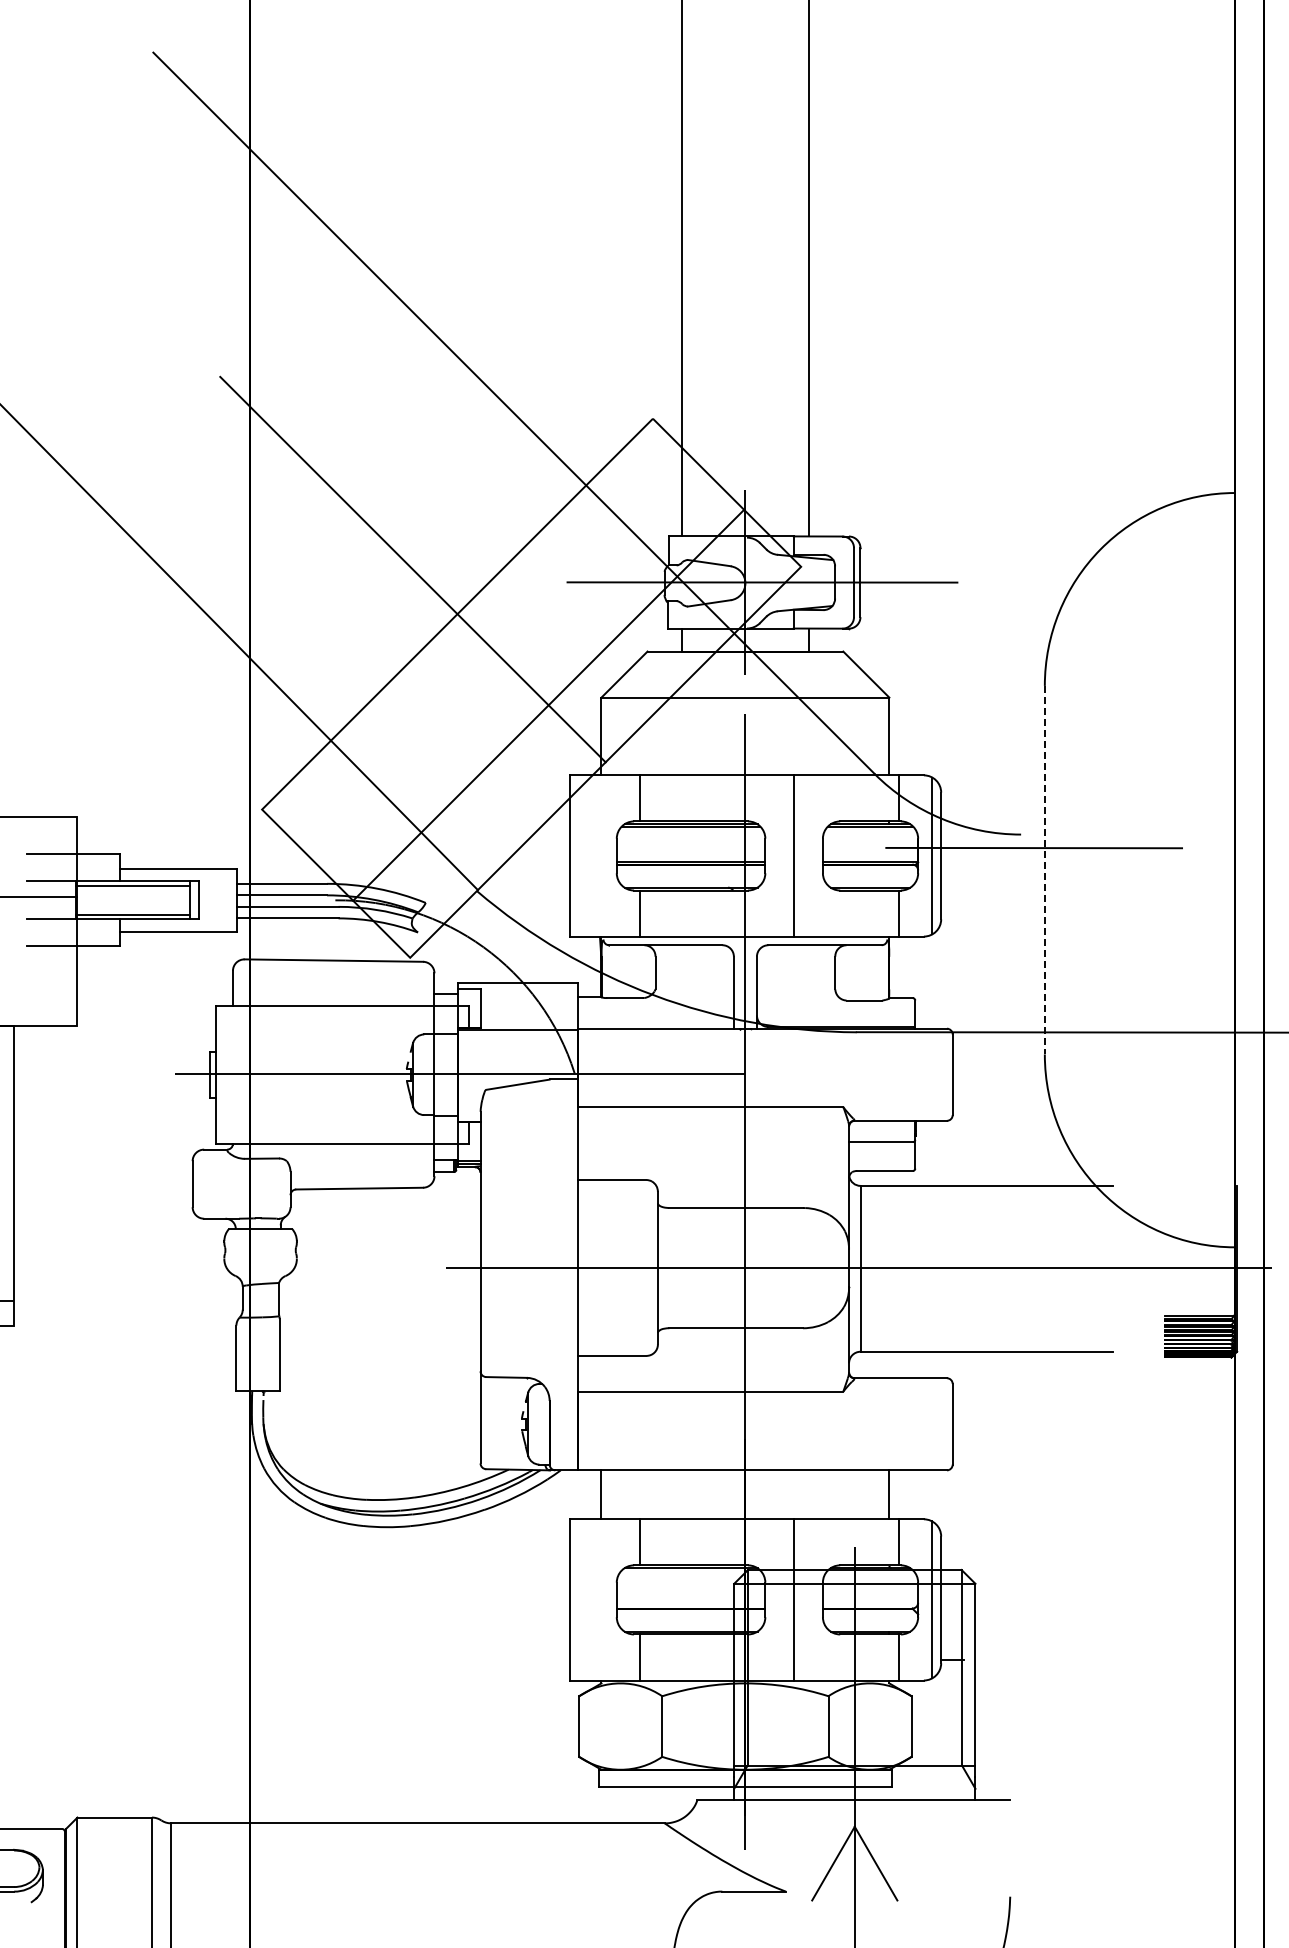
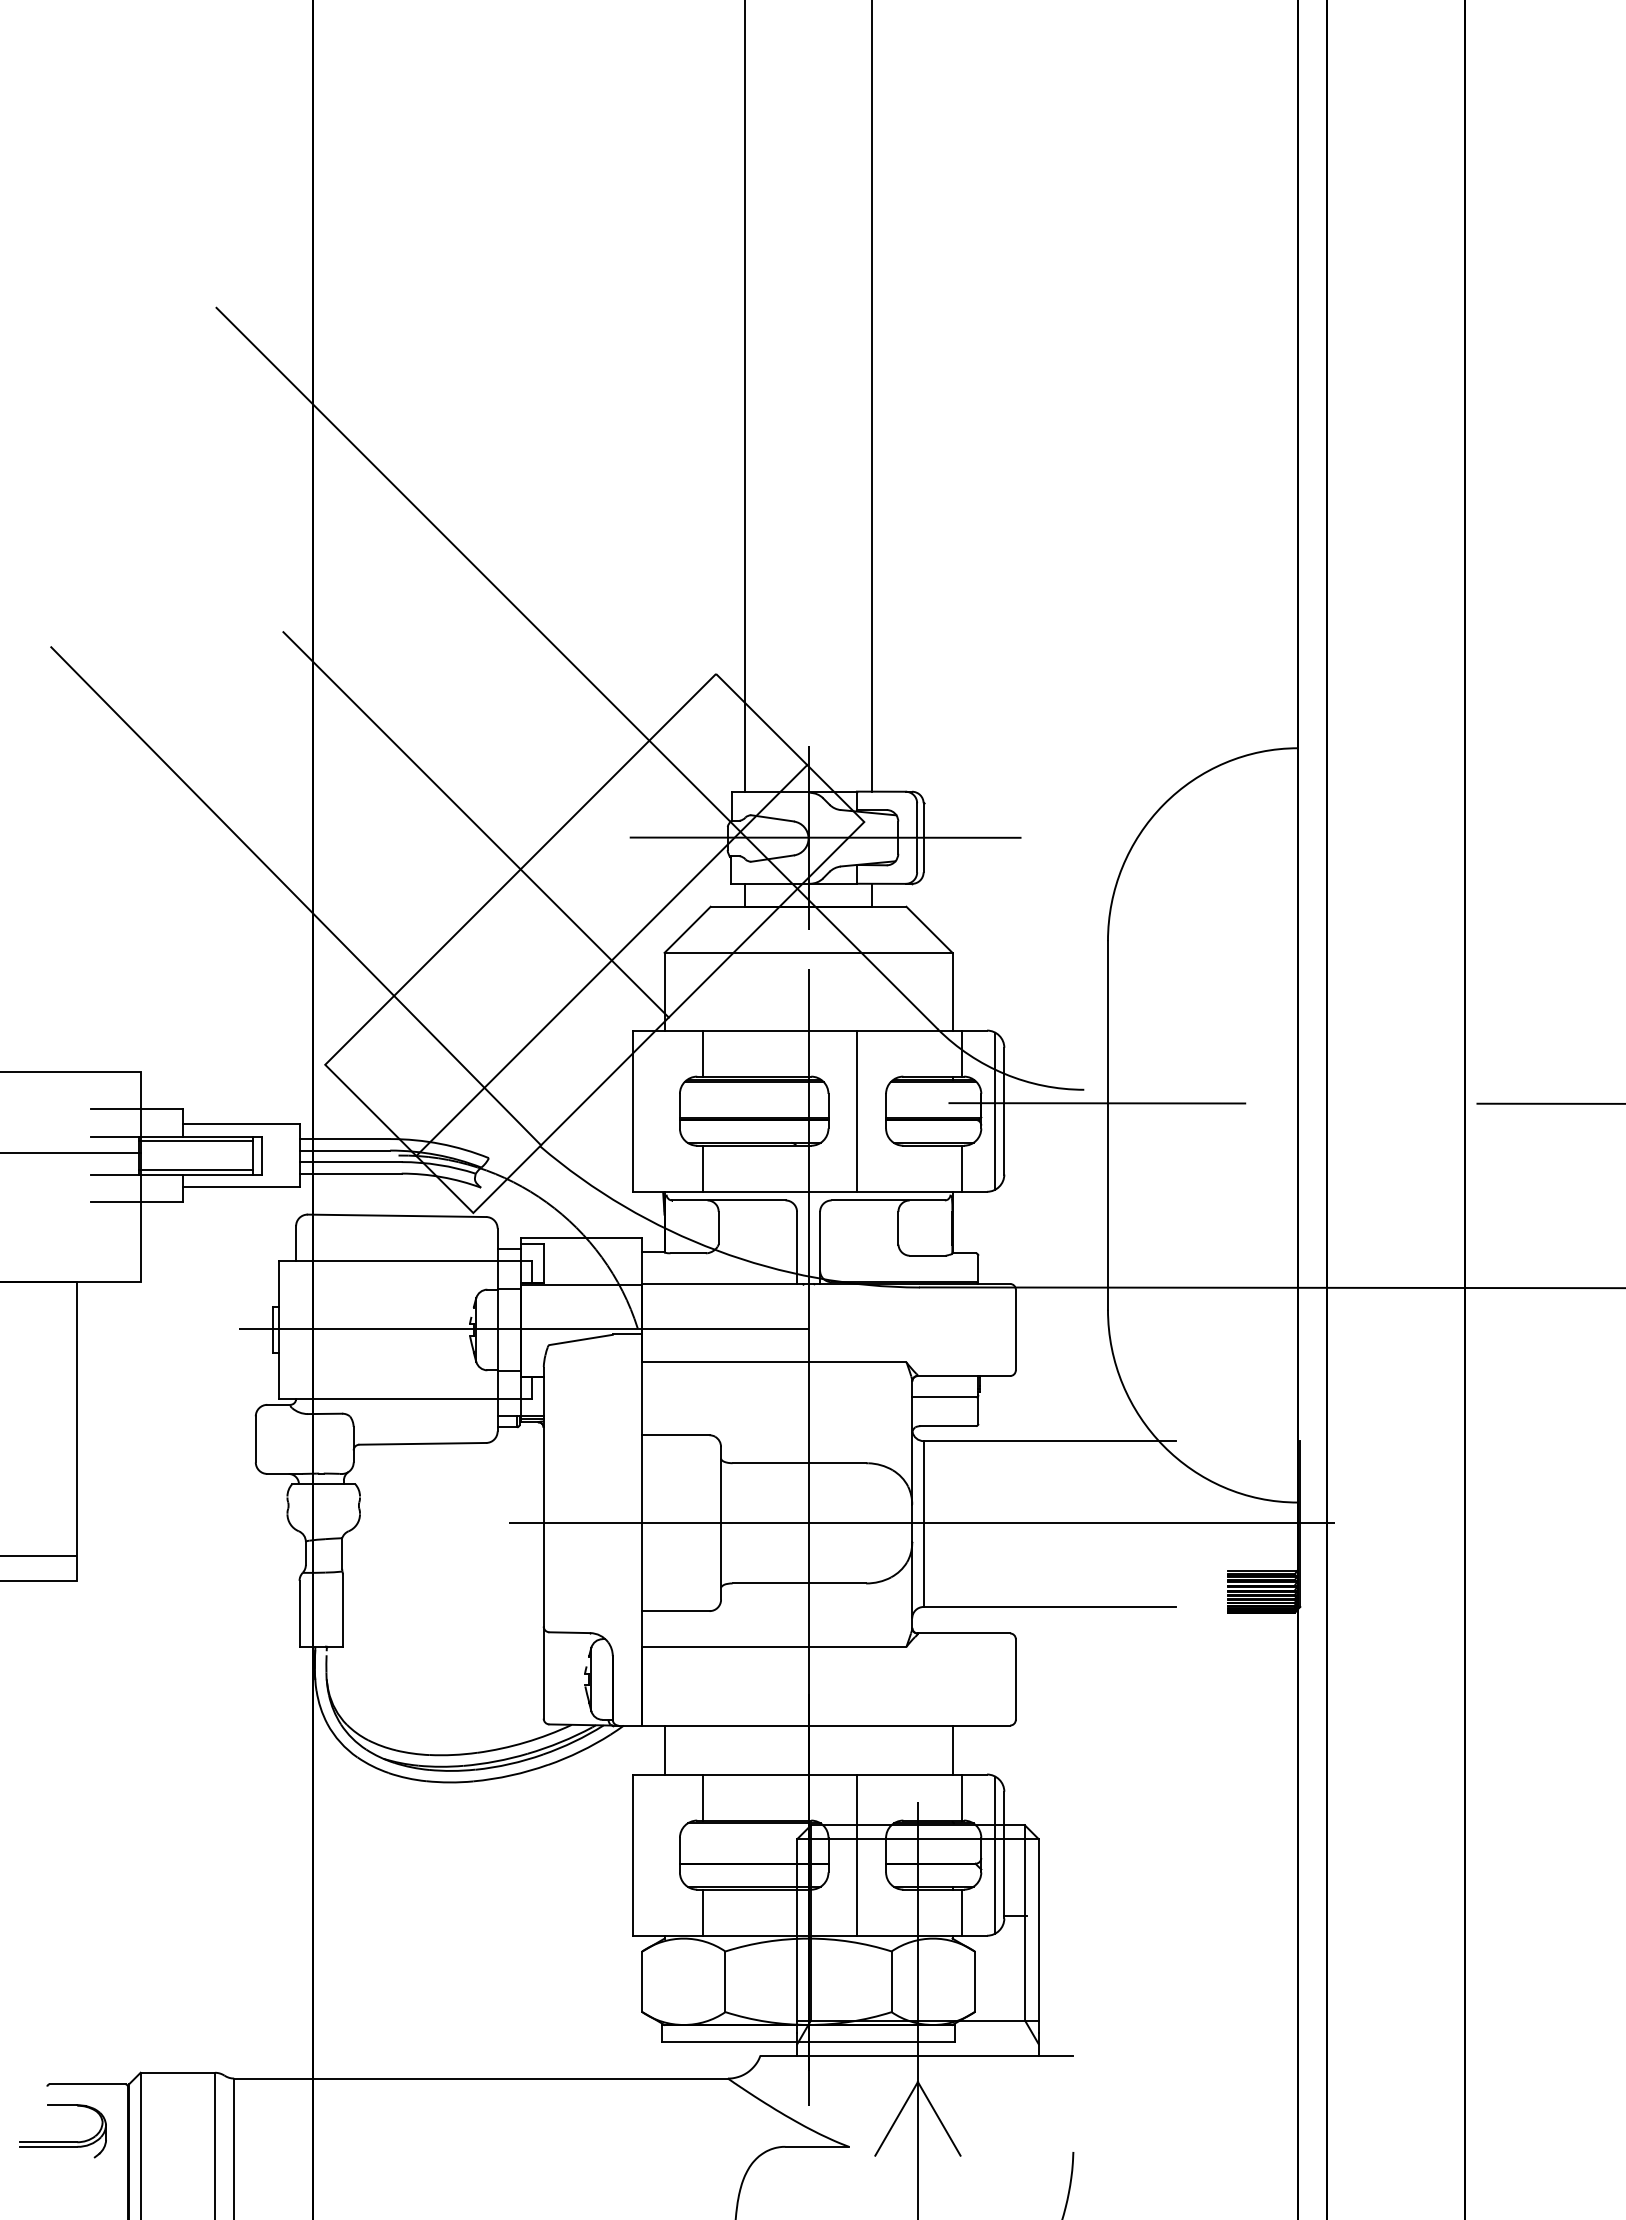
line: (1044, 870) -> (1107, 1125), dashed -> solid

